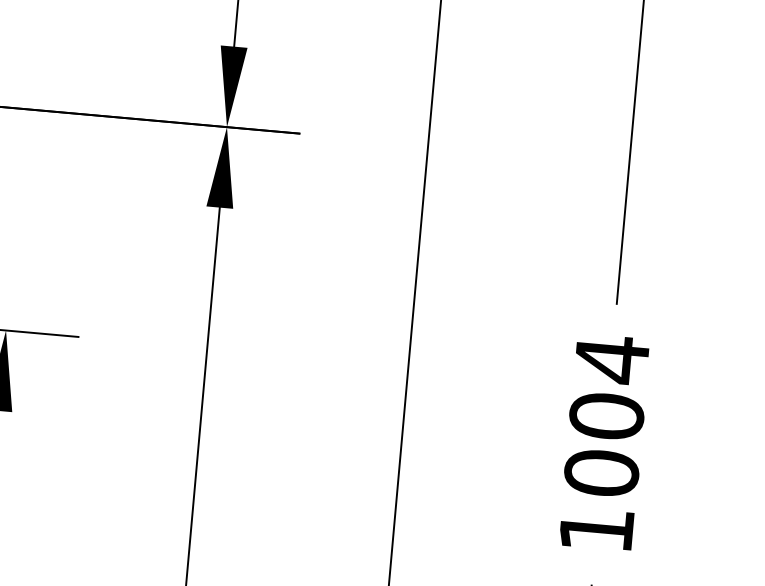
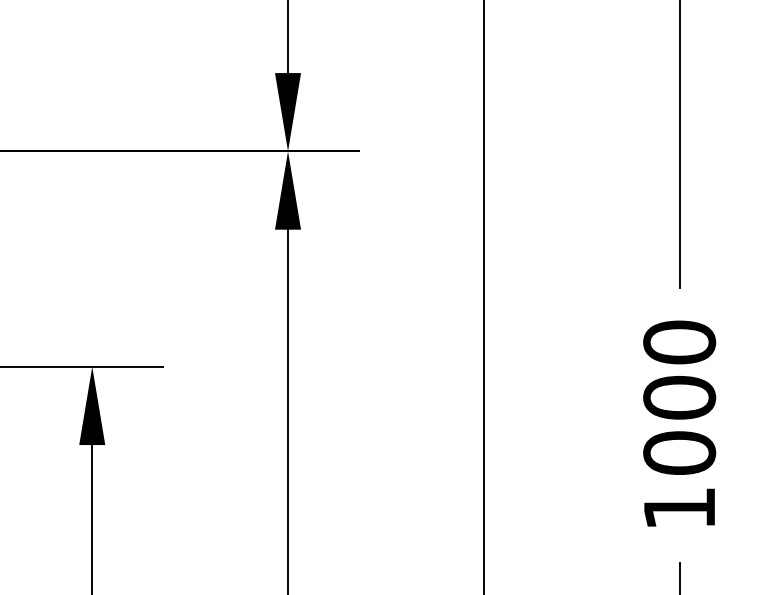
text: (611, 359) -> (679, 342), 1004 -> 1000

